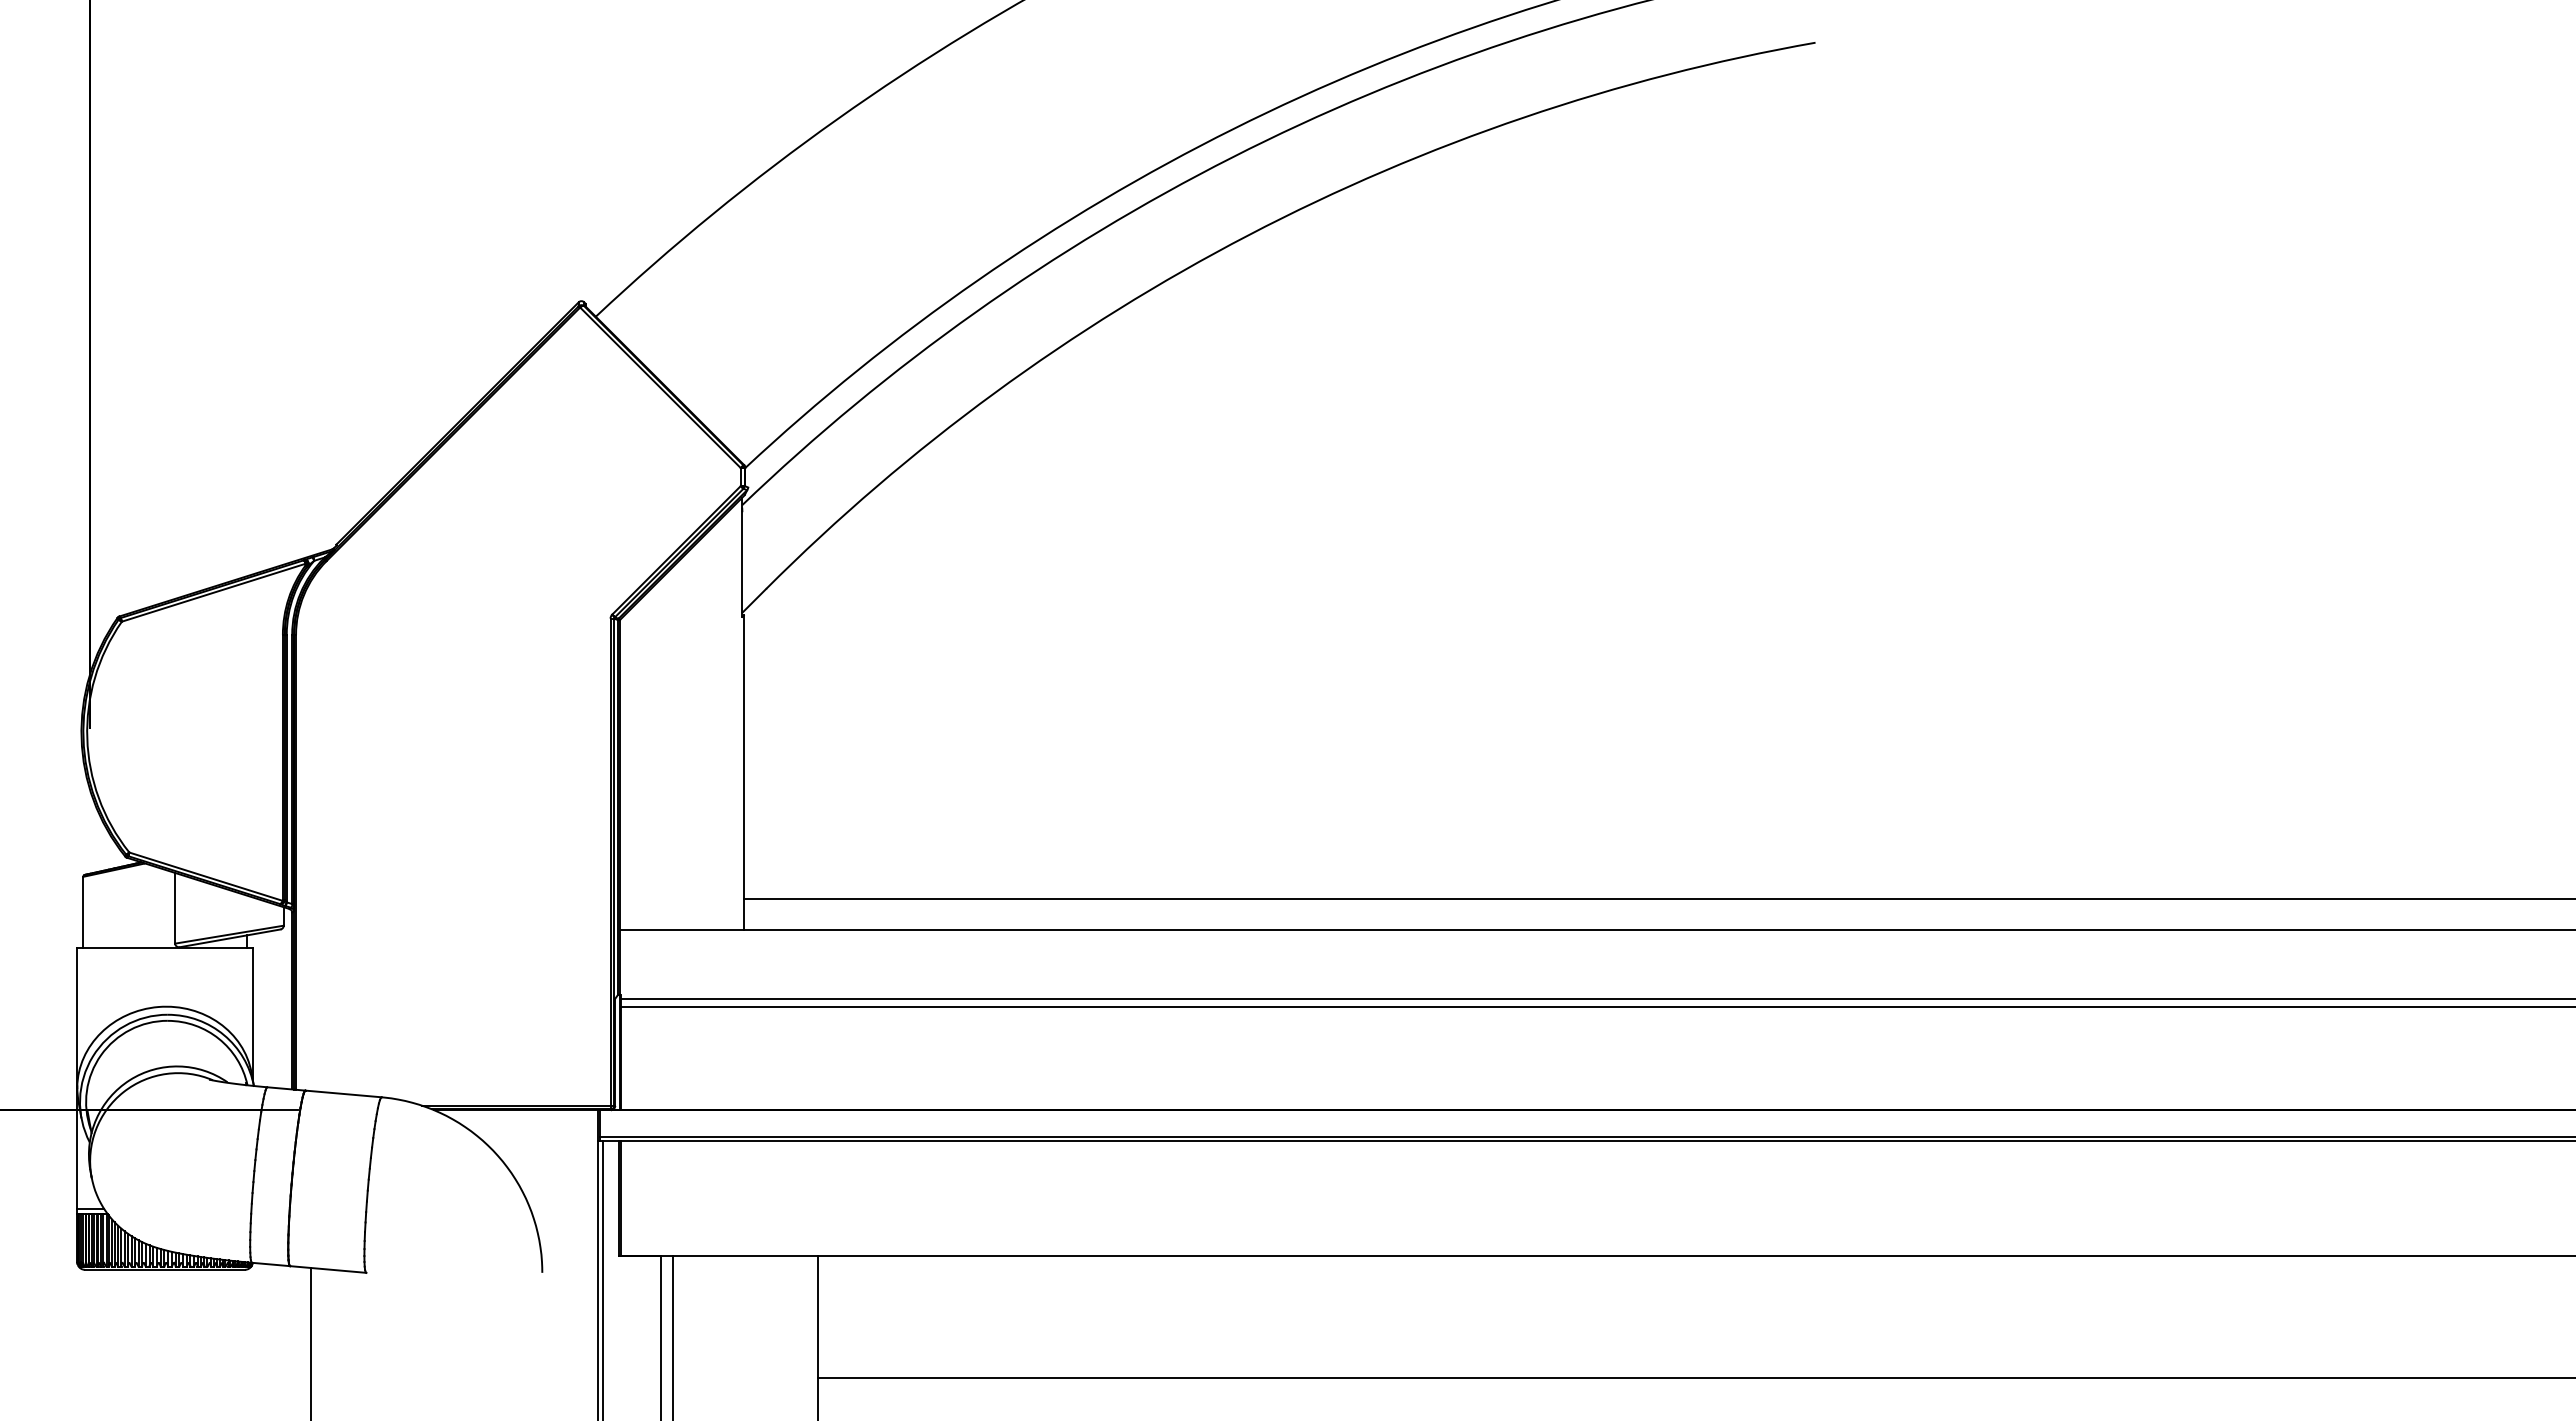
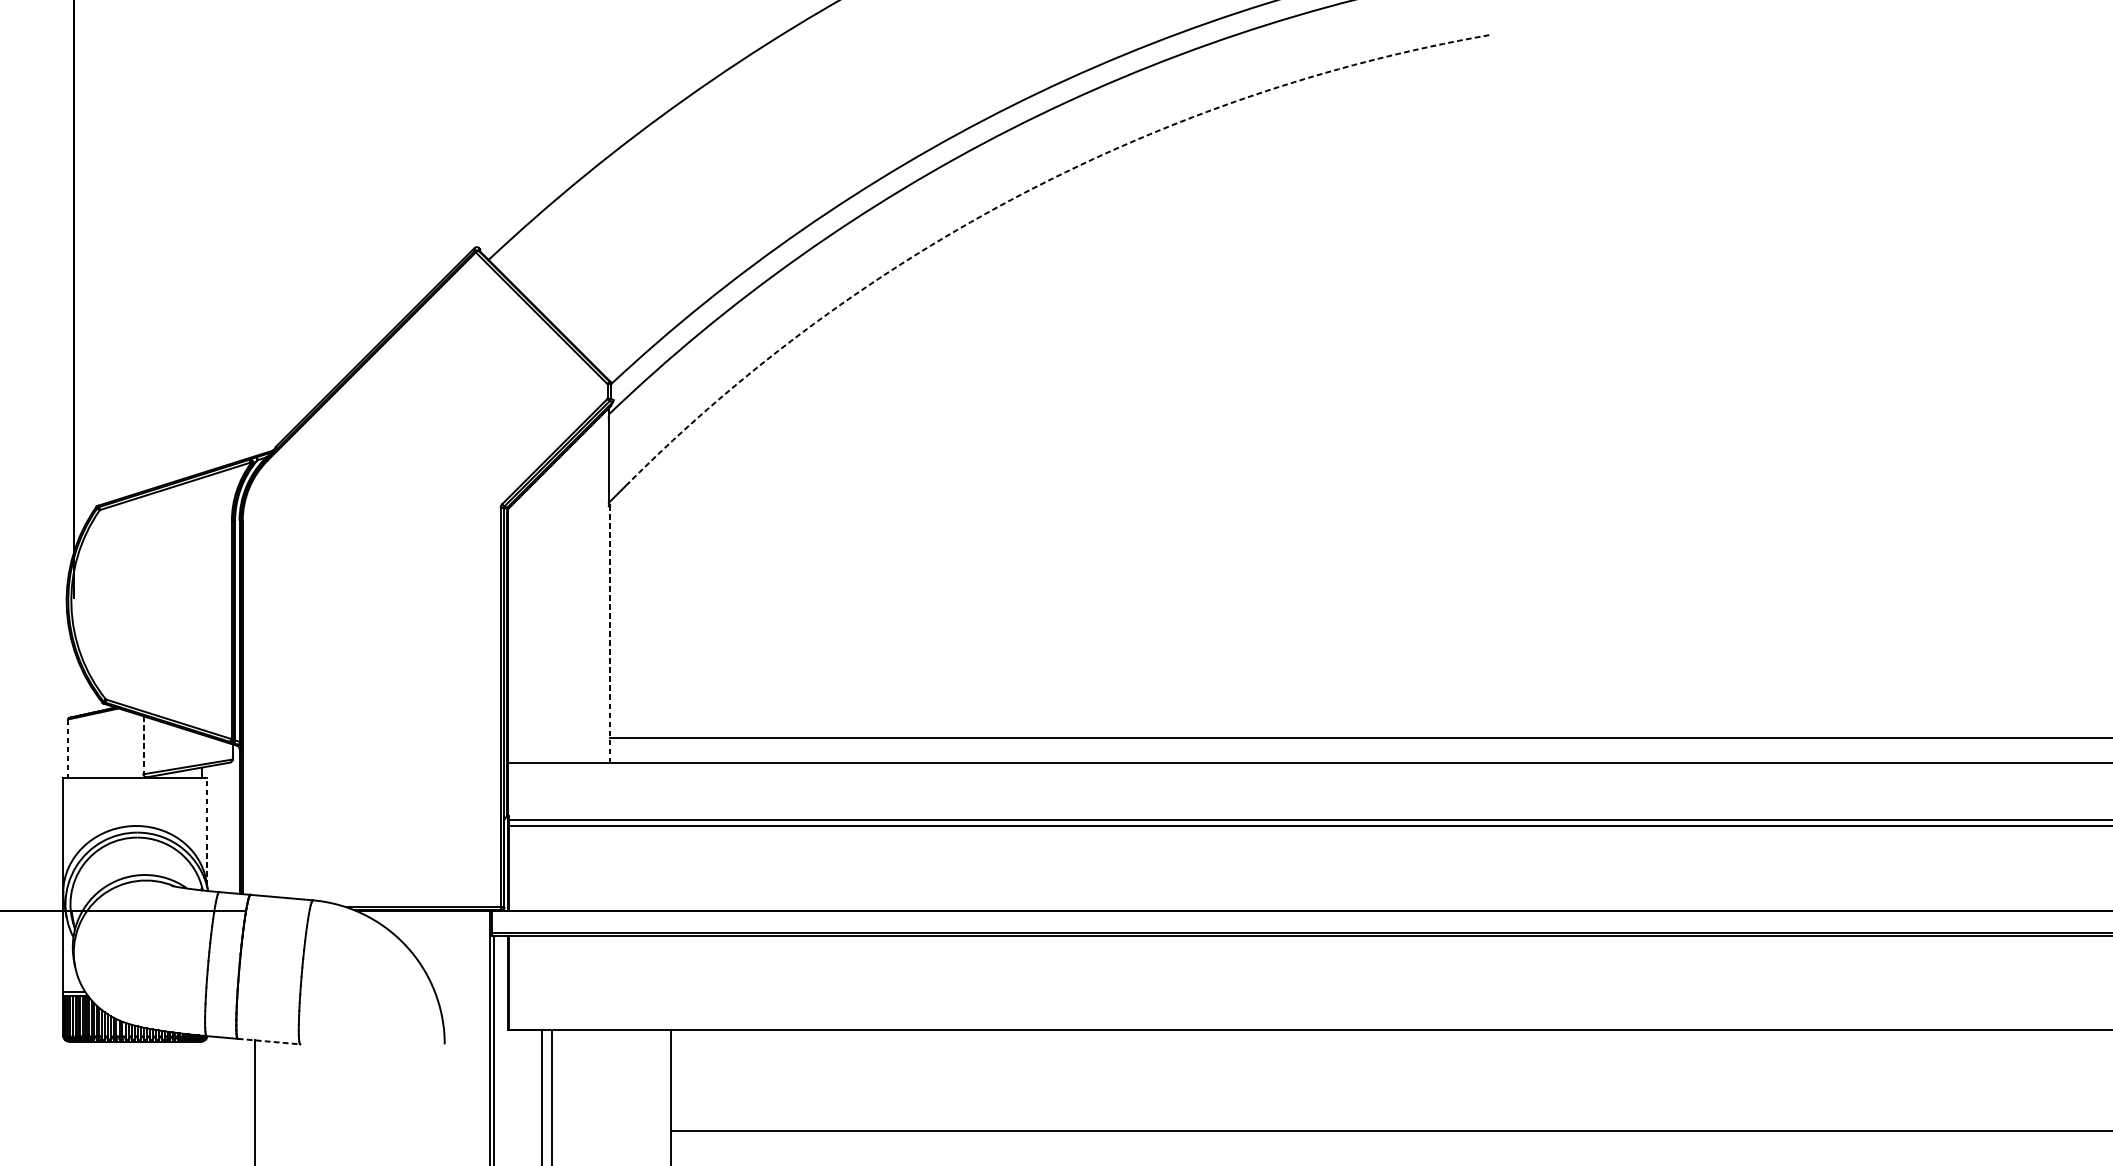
arc: (1248, 235) -> (1024, 193), solid -> dashed
line: (743, 773) -> (609, 634), solid -> dashed
line: (175, 908) -> (143, 745), solid -> dashed
line: (83, 912) -> (68, 748), solid -> dashed
line: (252, 1013) -> (206, 831), solid -> dashed
line: (328, 1269) -> (269, 1041), solid -> dashed

